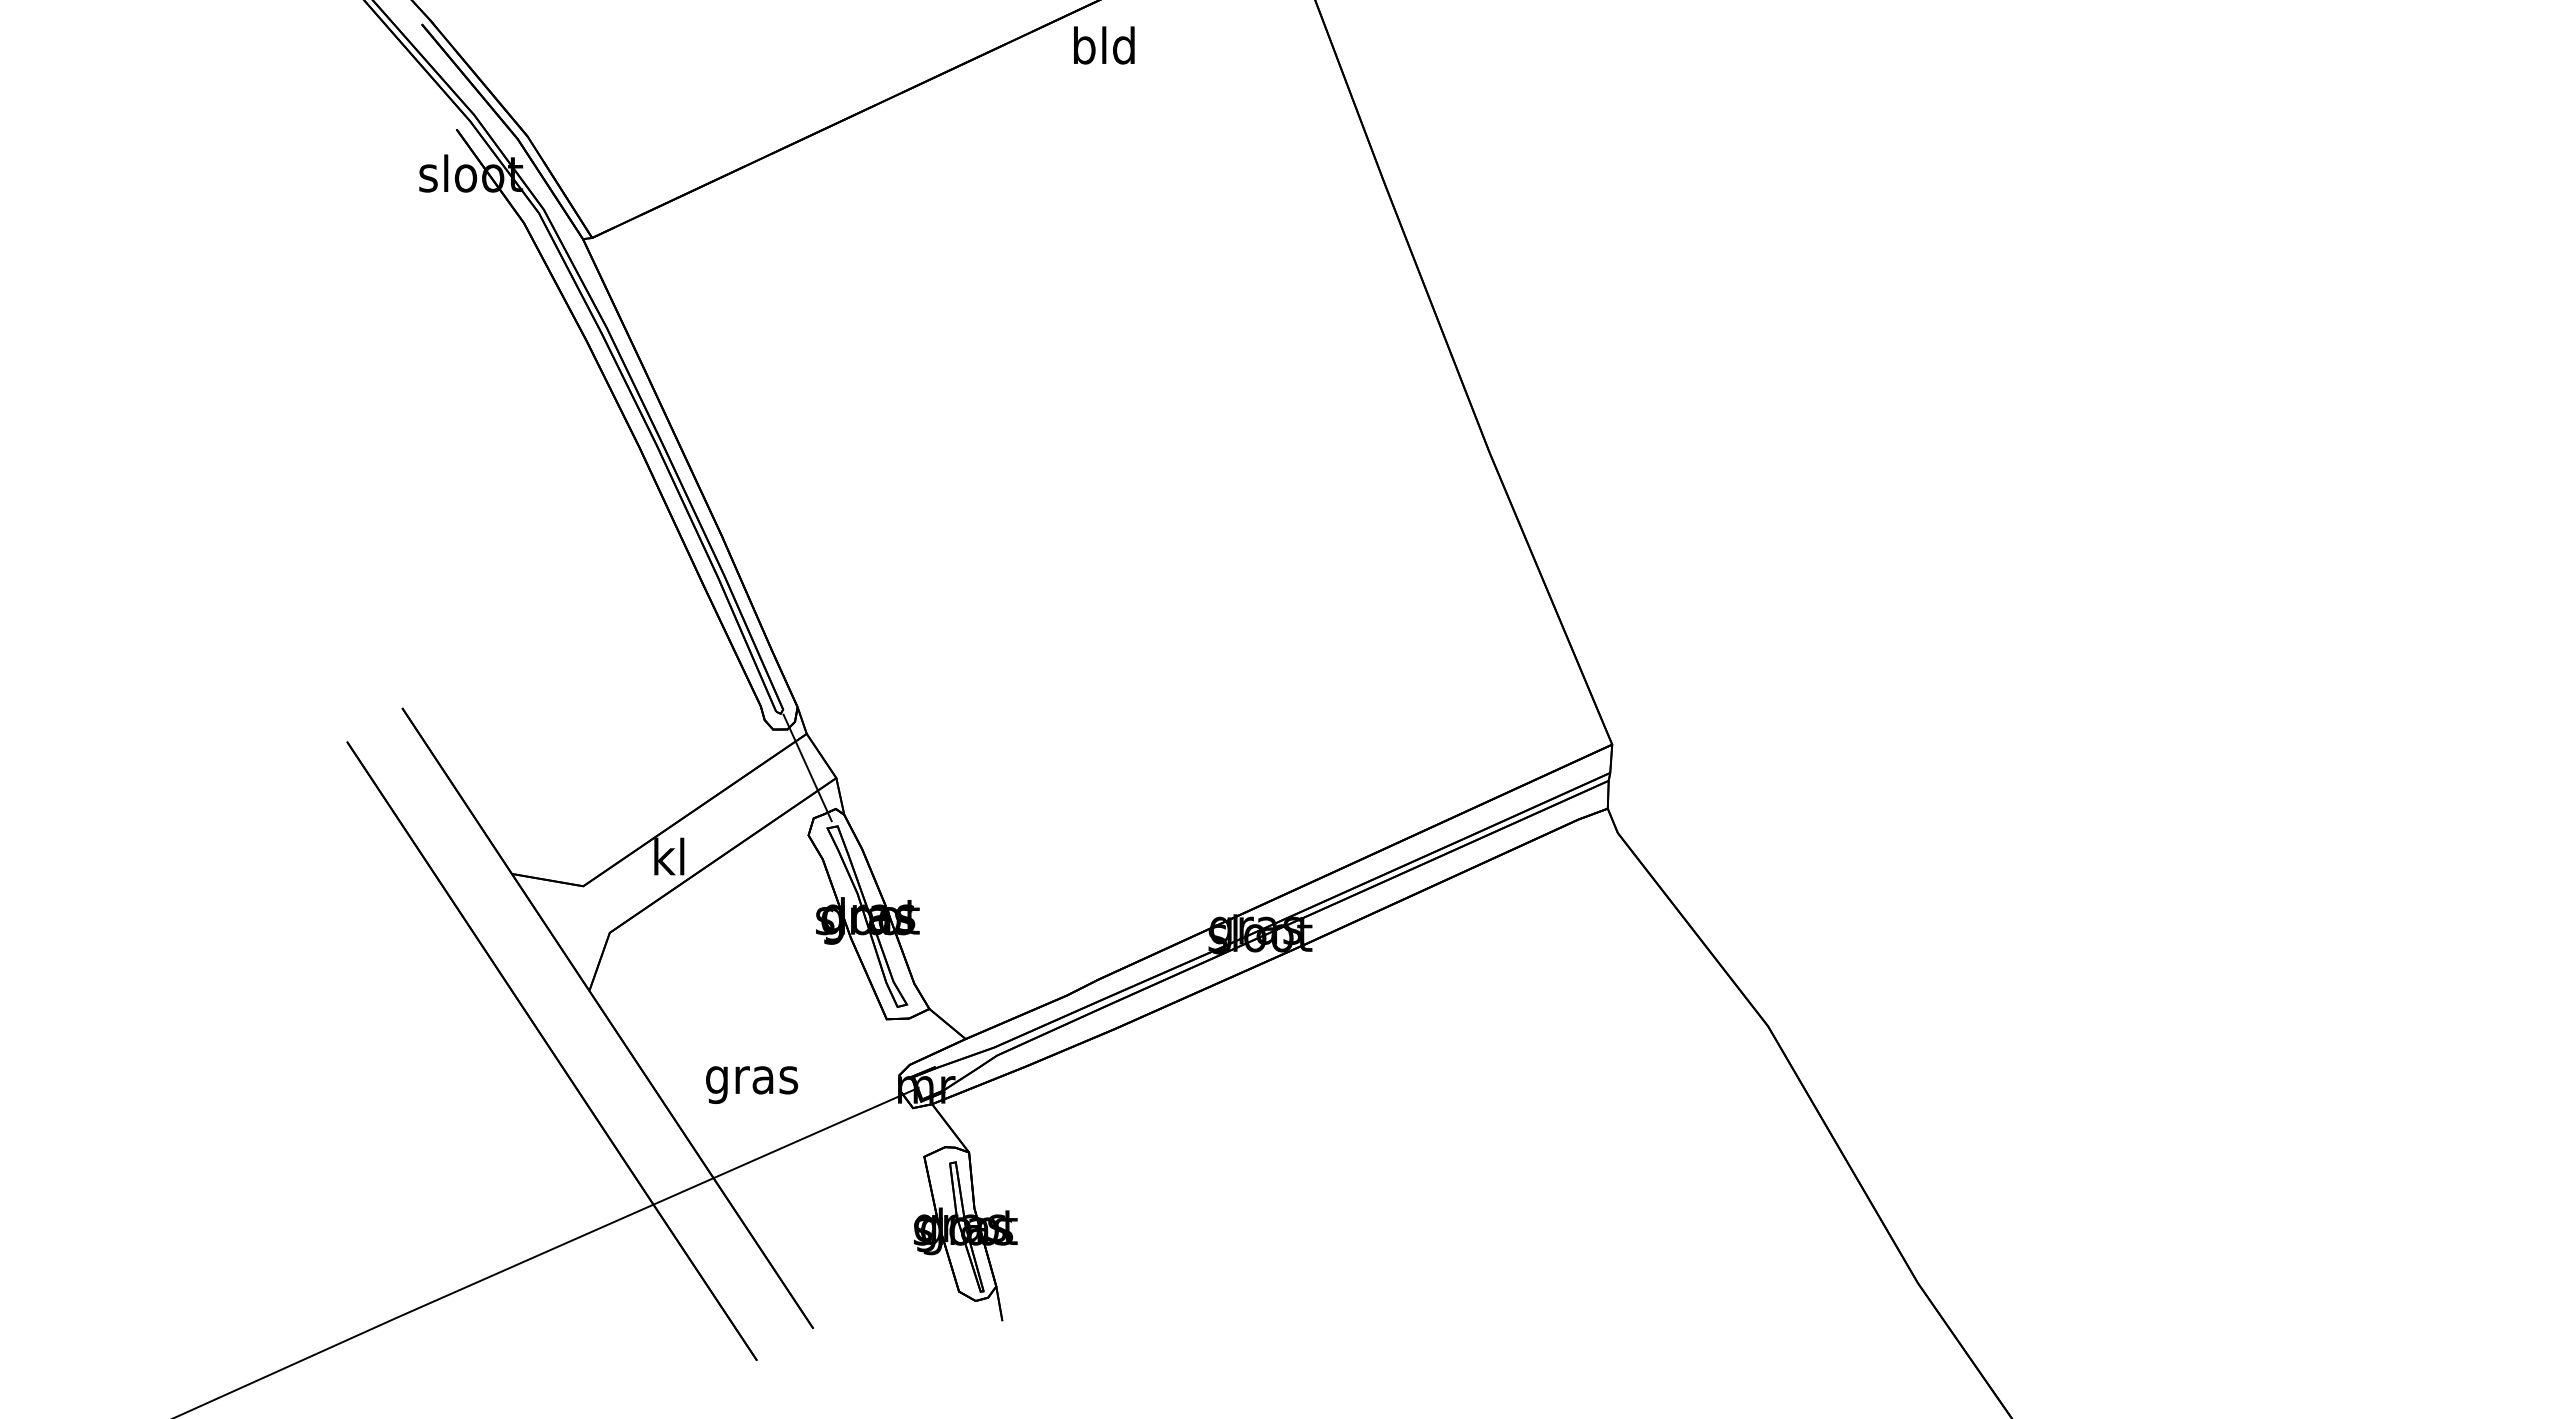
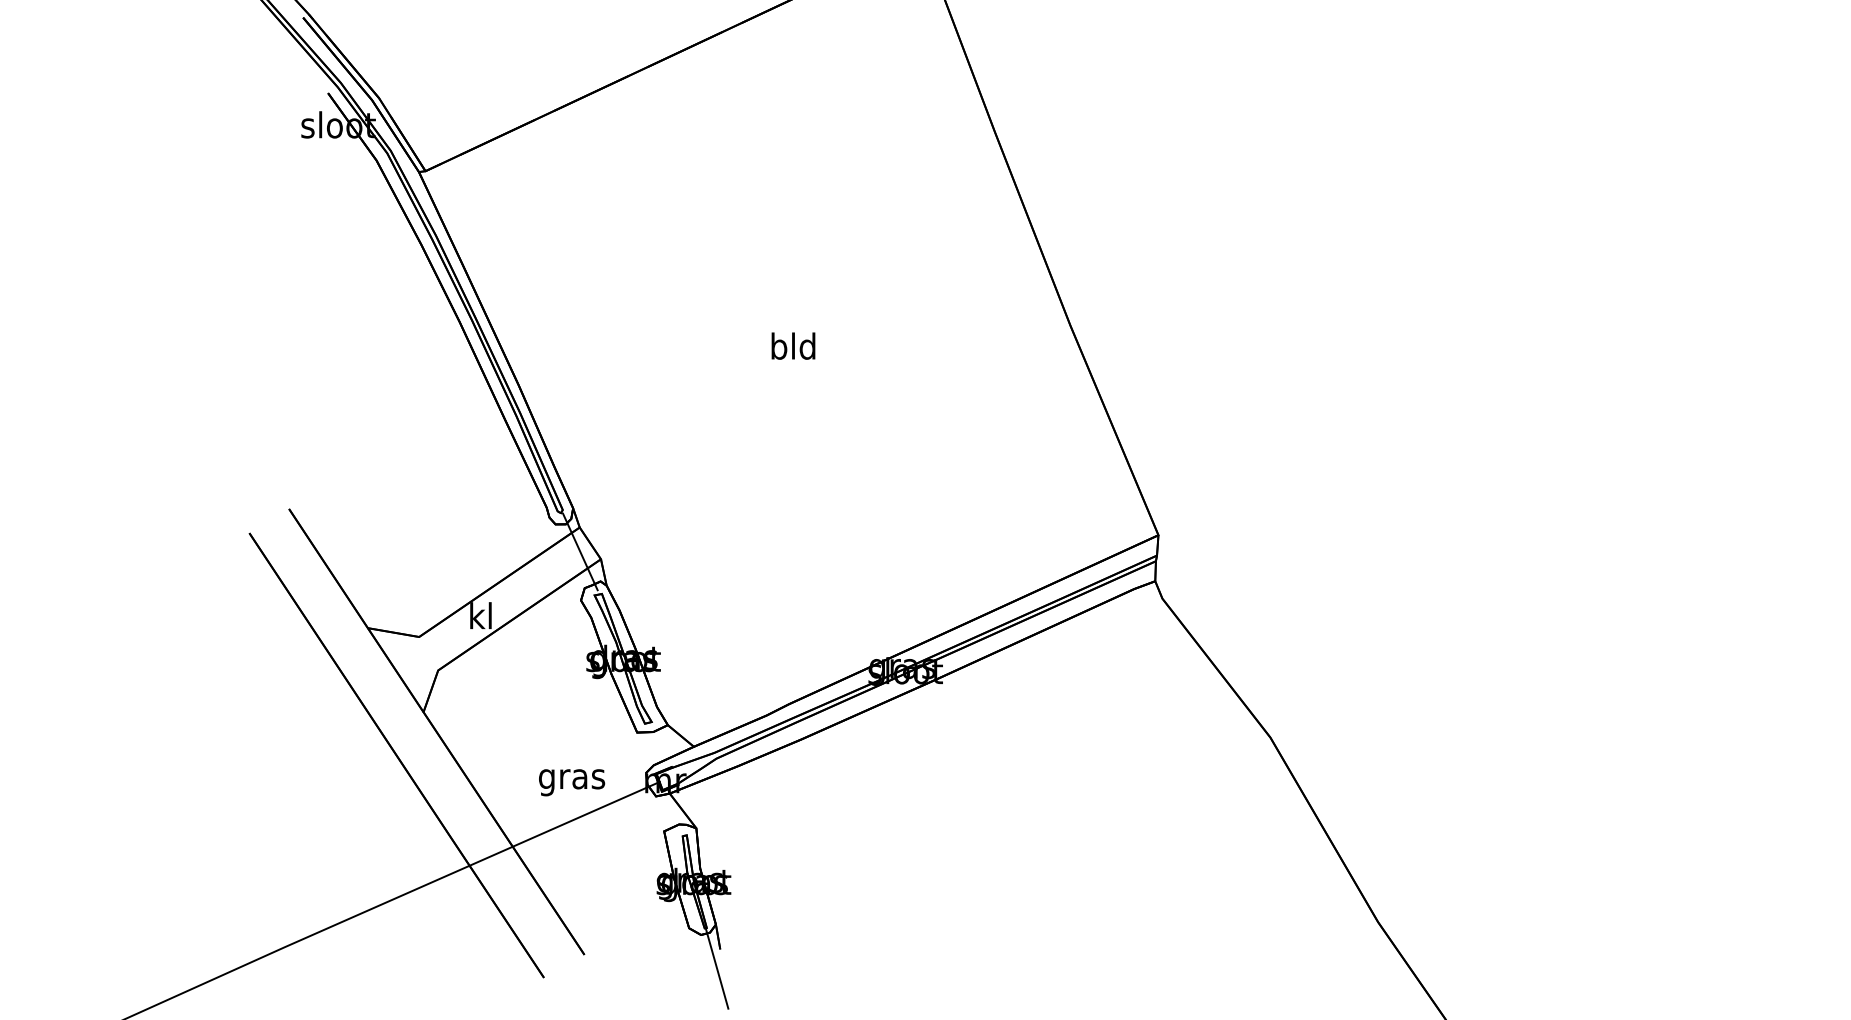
text: (1104, 45) -> (793, 346), moved
text: (752, 1085) -> (572, 783), moved
line: (997, 1347) -> (716, 968), added

